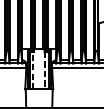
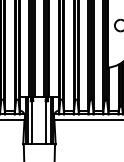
line: (33, 70) -> (32, 122), dashed -> solid
line: (45, 70) -> (46, 122), dashed -> solid

